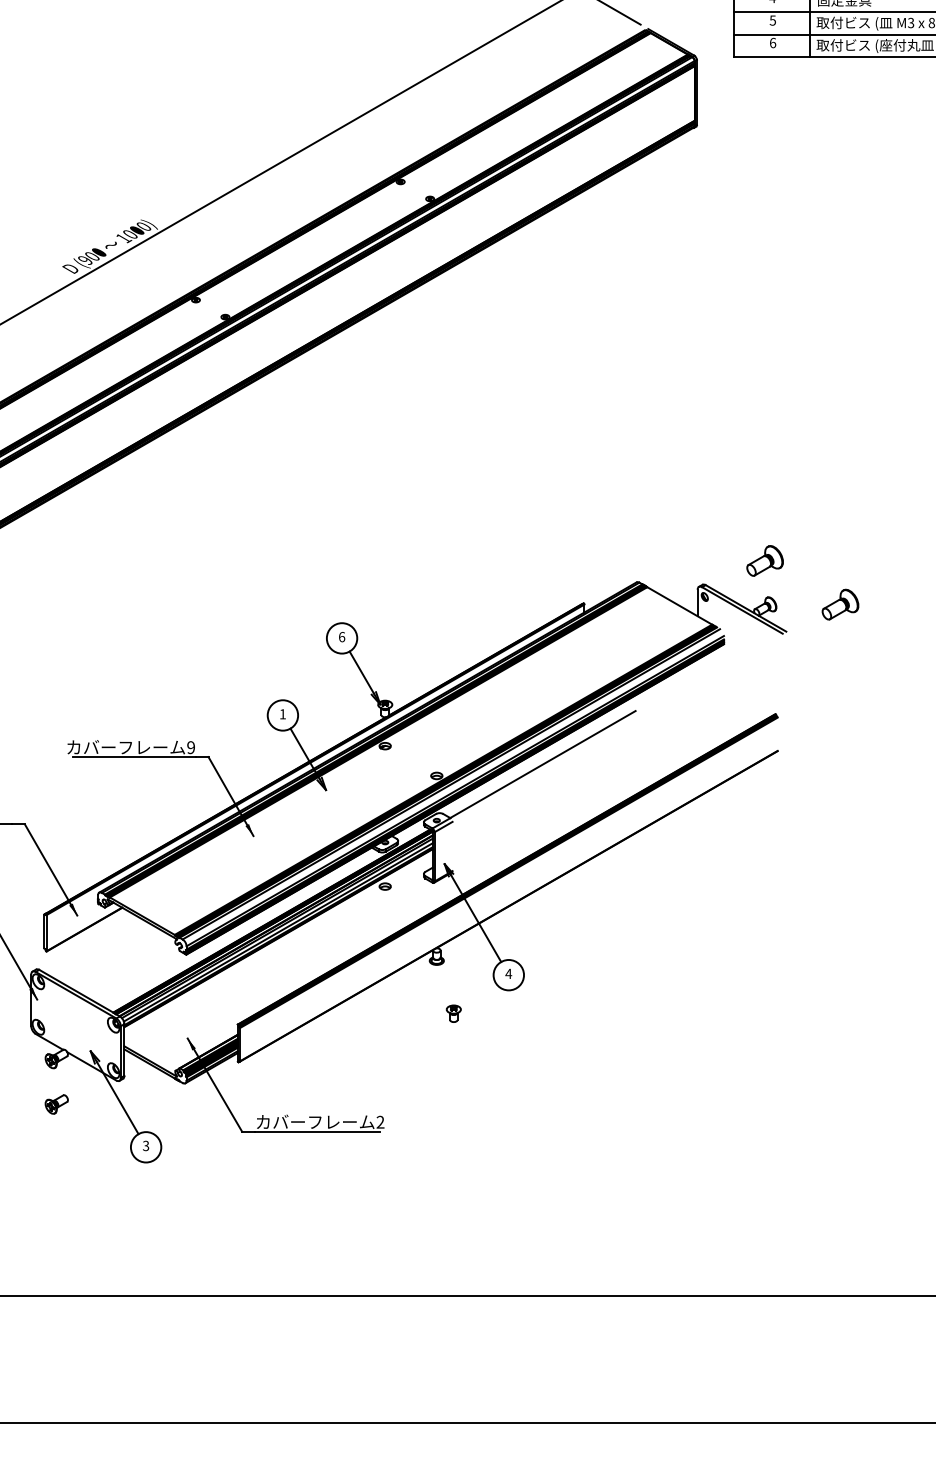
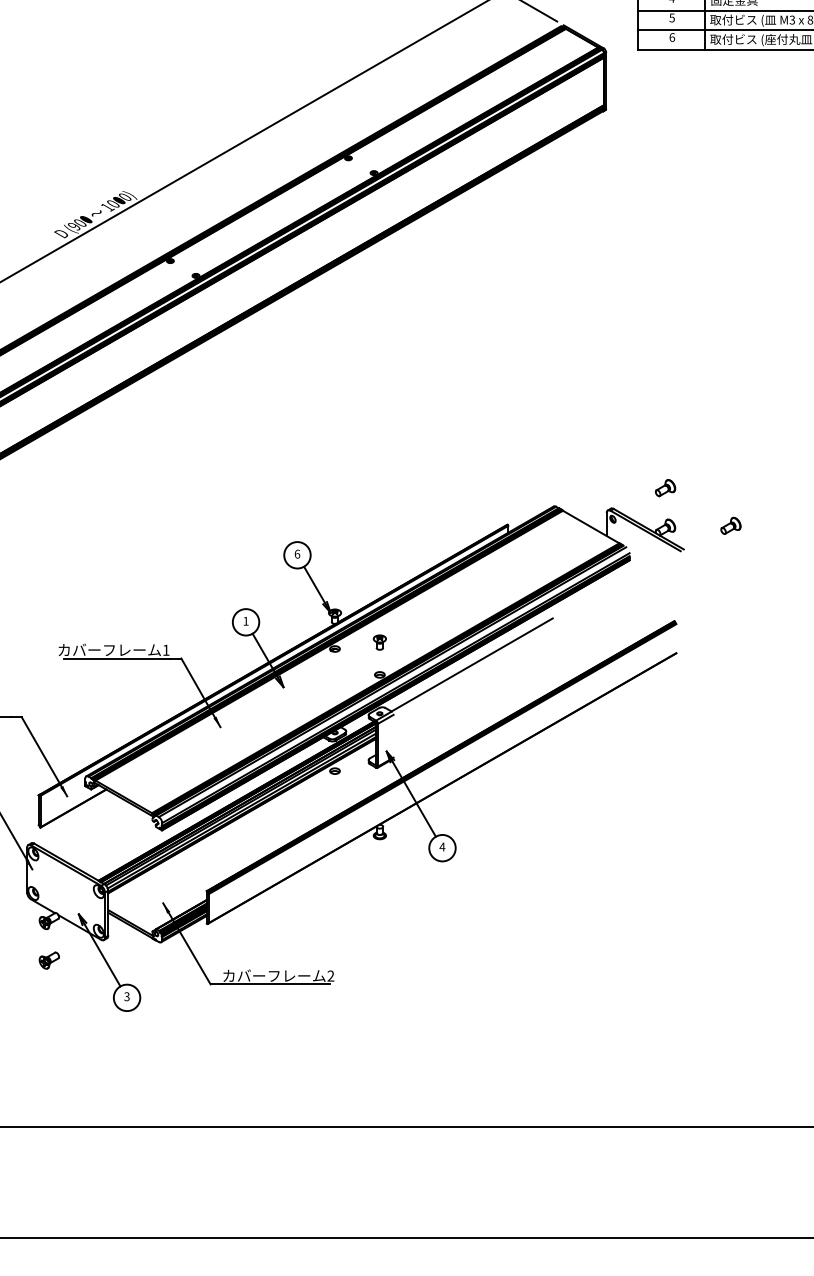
part: (765, 561) -> (665, 488), size x0.62
part: (840, 604) -> (730, 525), size x0.62
text: (190, 747) -> (165, 650), 9 -> 1
part: (453, 1013) -> (379, 642), moved

